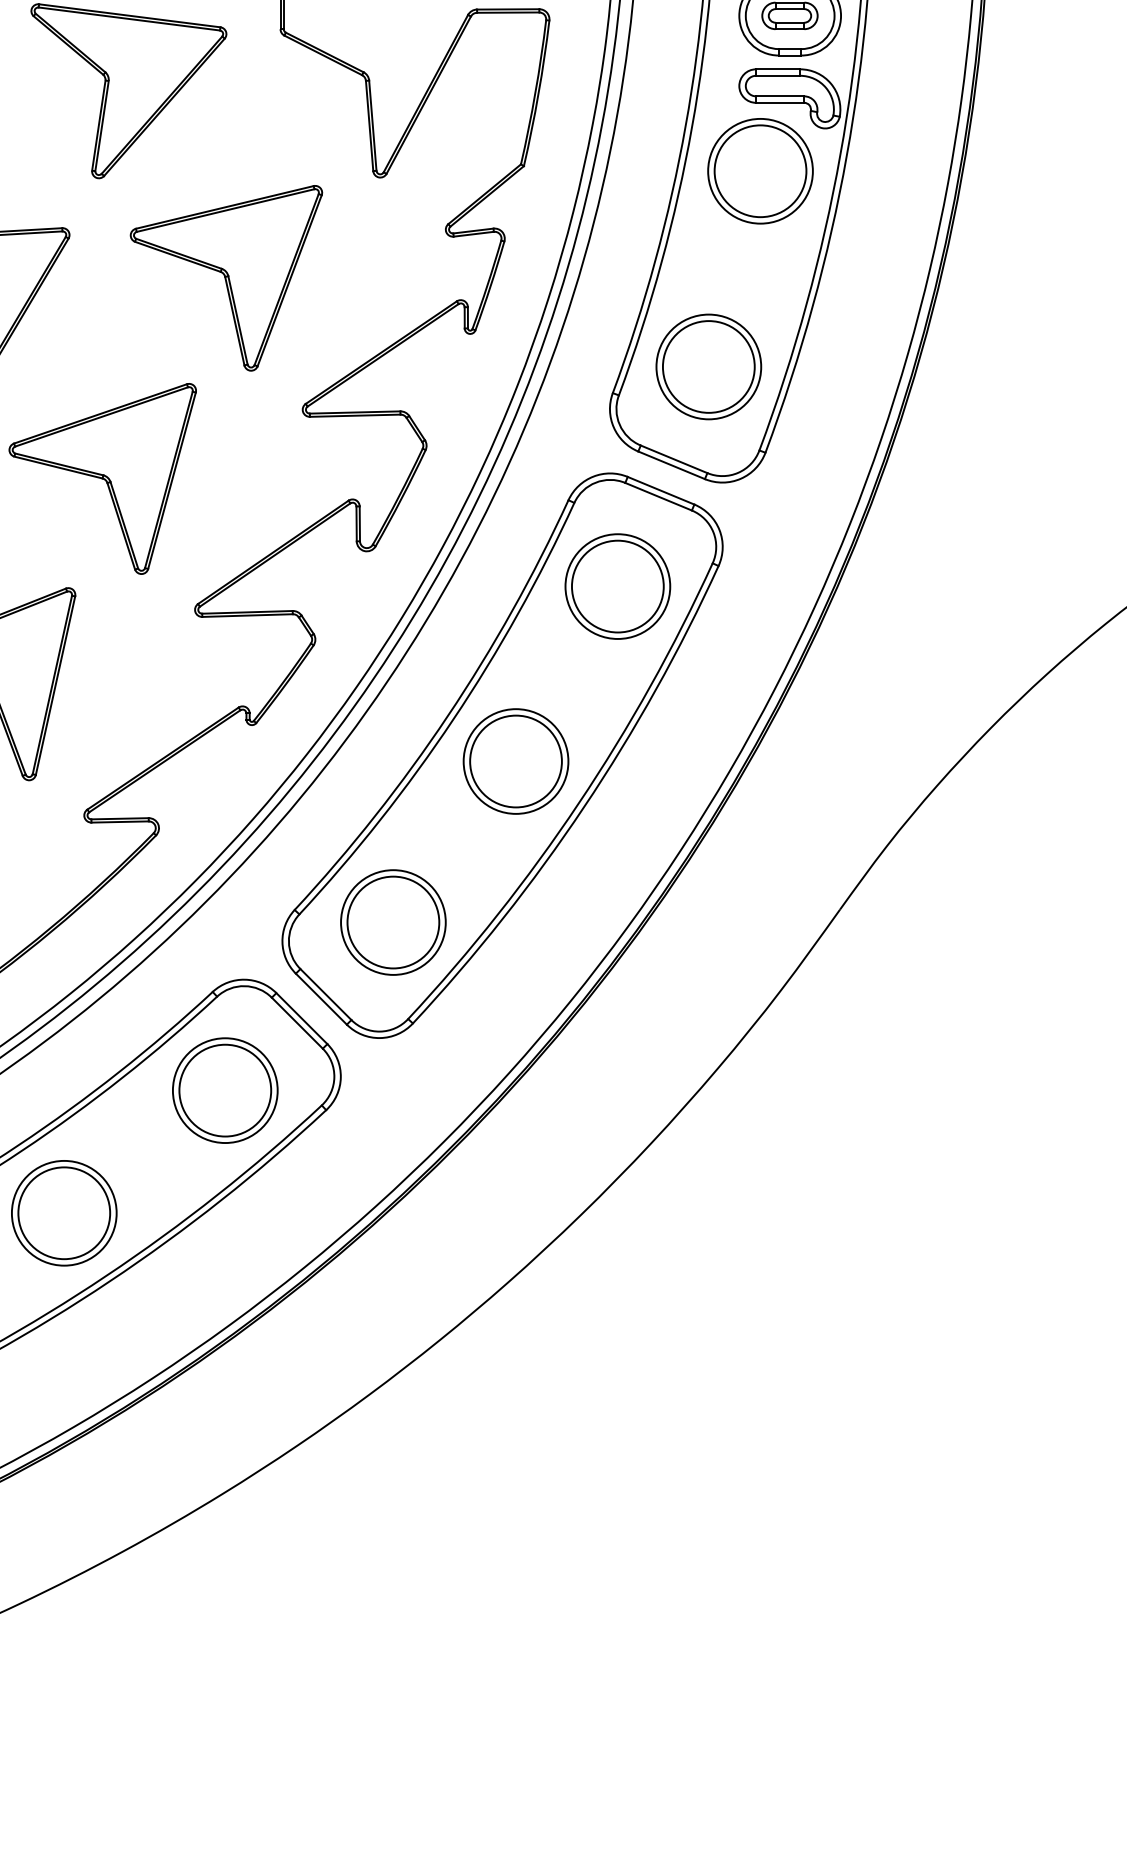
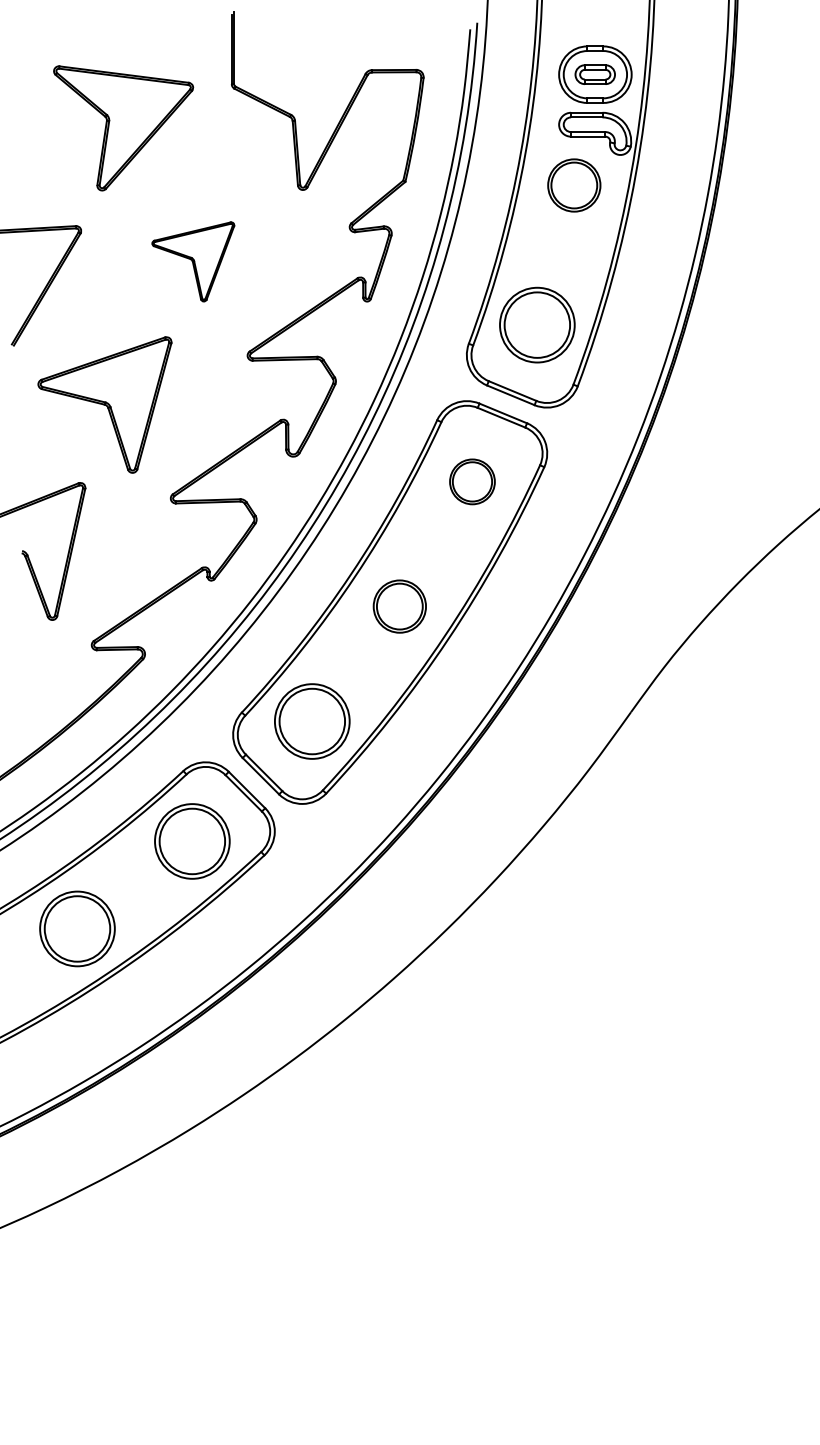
part: (760, 171) -> (574, 185), size x0.7
part: (226, 277) -> (193, 261), size x0.6
part: (617, 586) -> (472, 481), size x0.6
part: (515, 761) -> (399, 606), size x0.7

